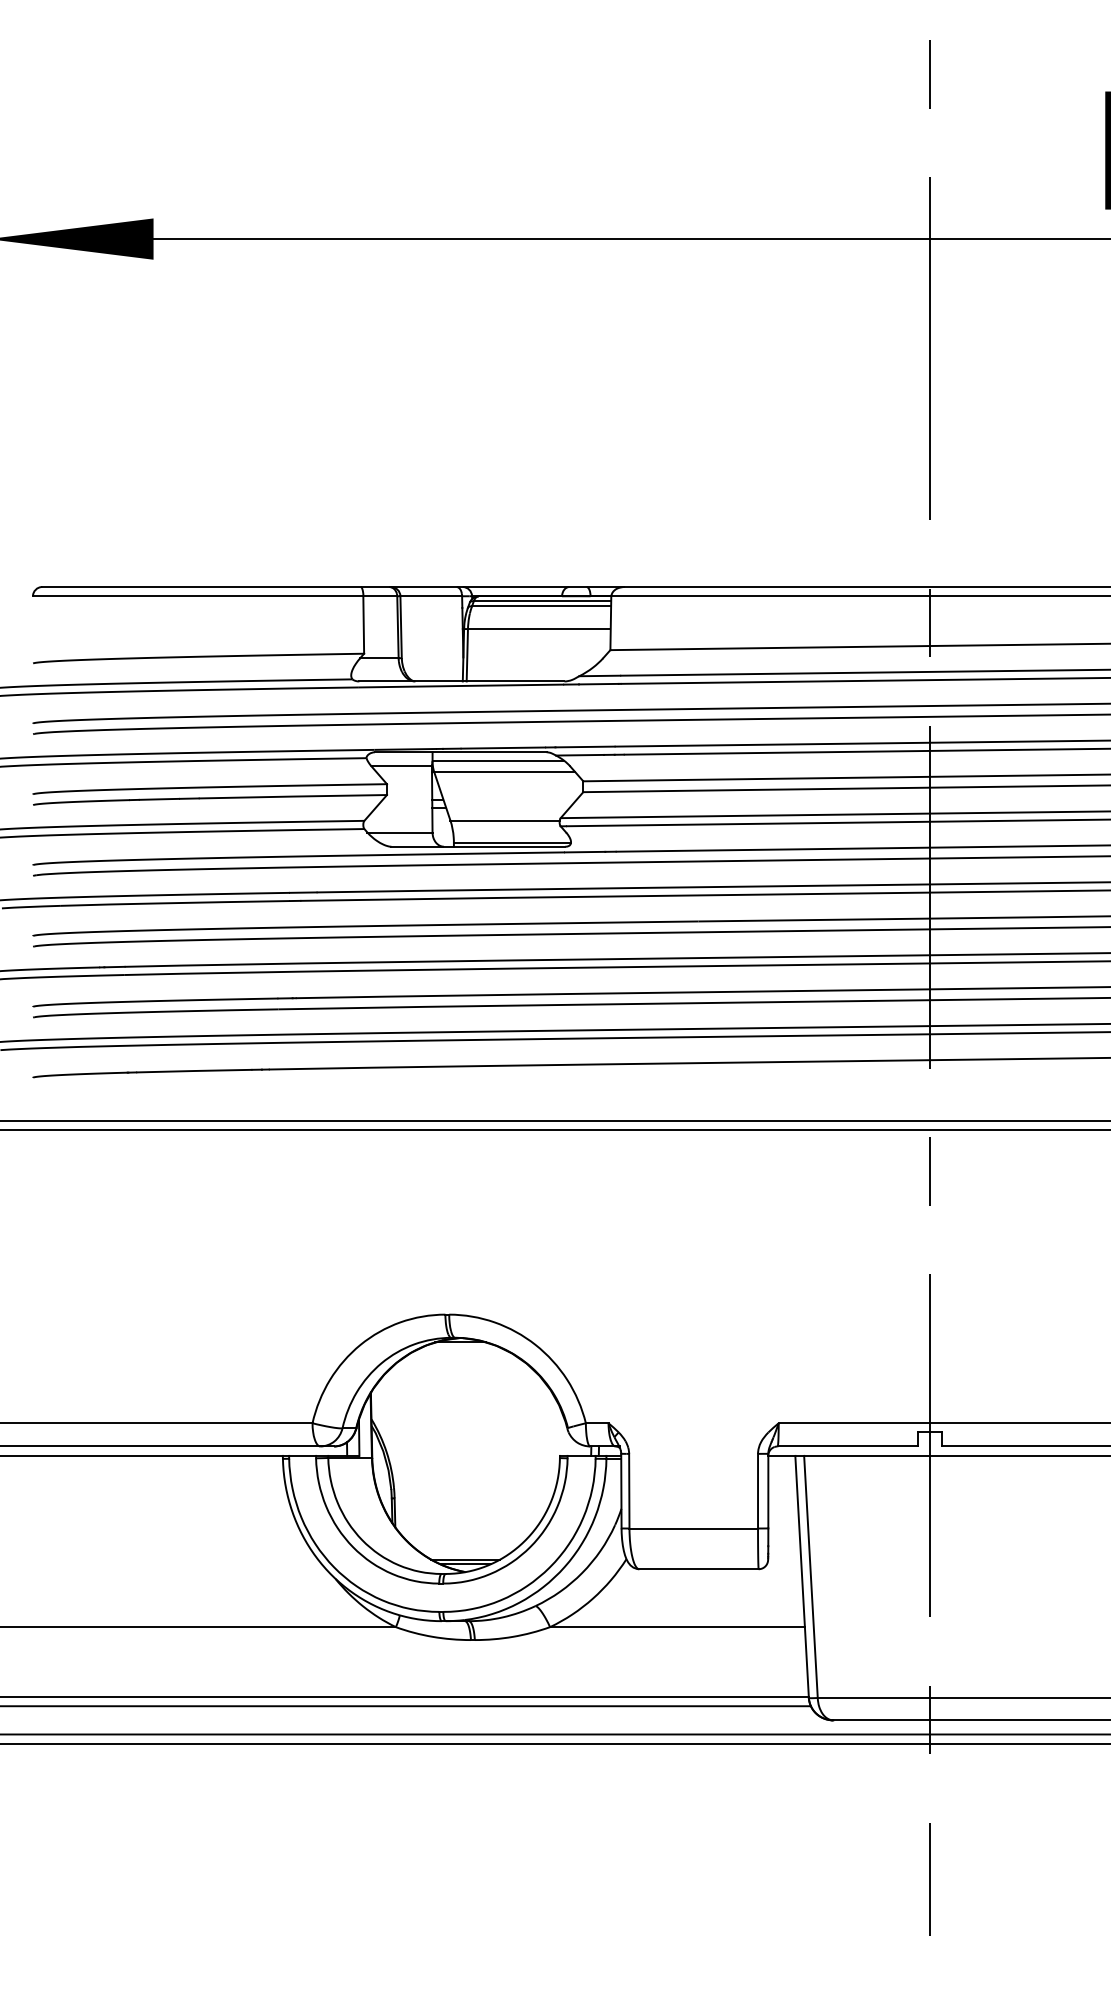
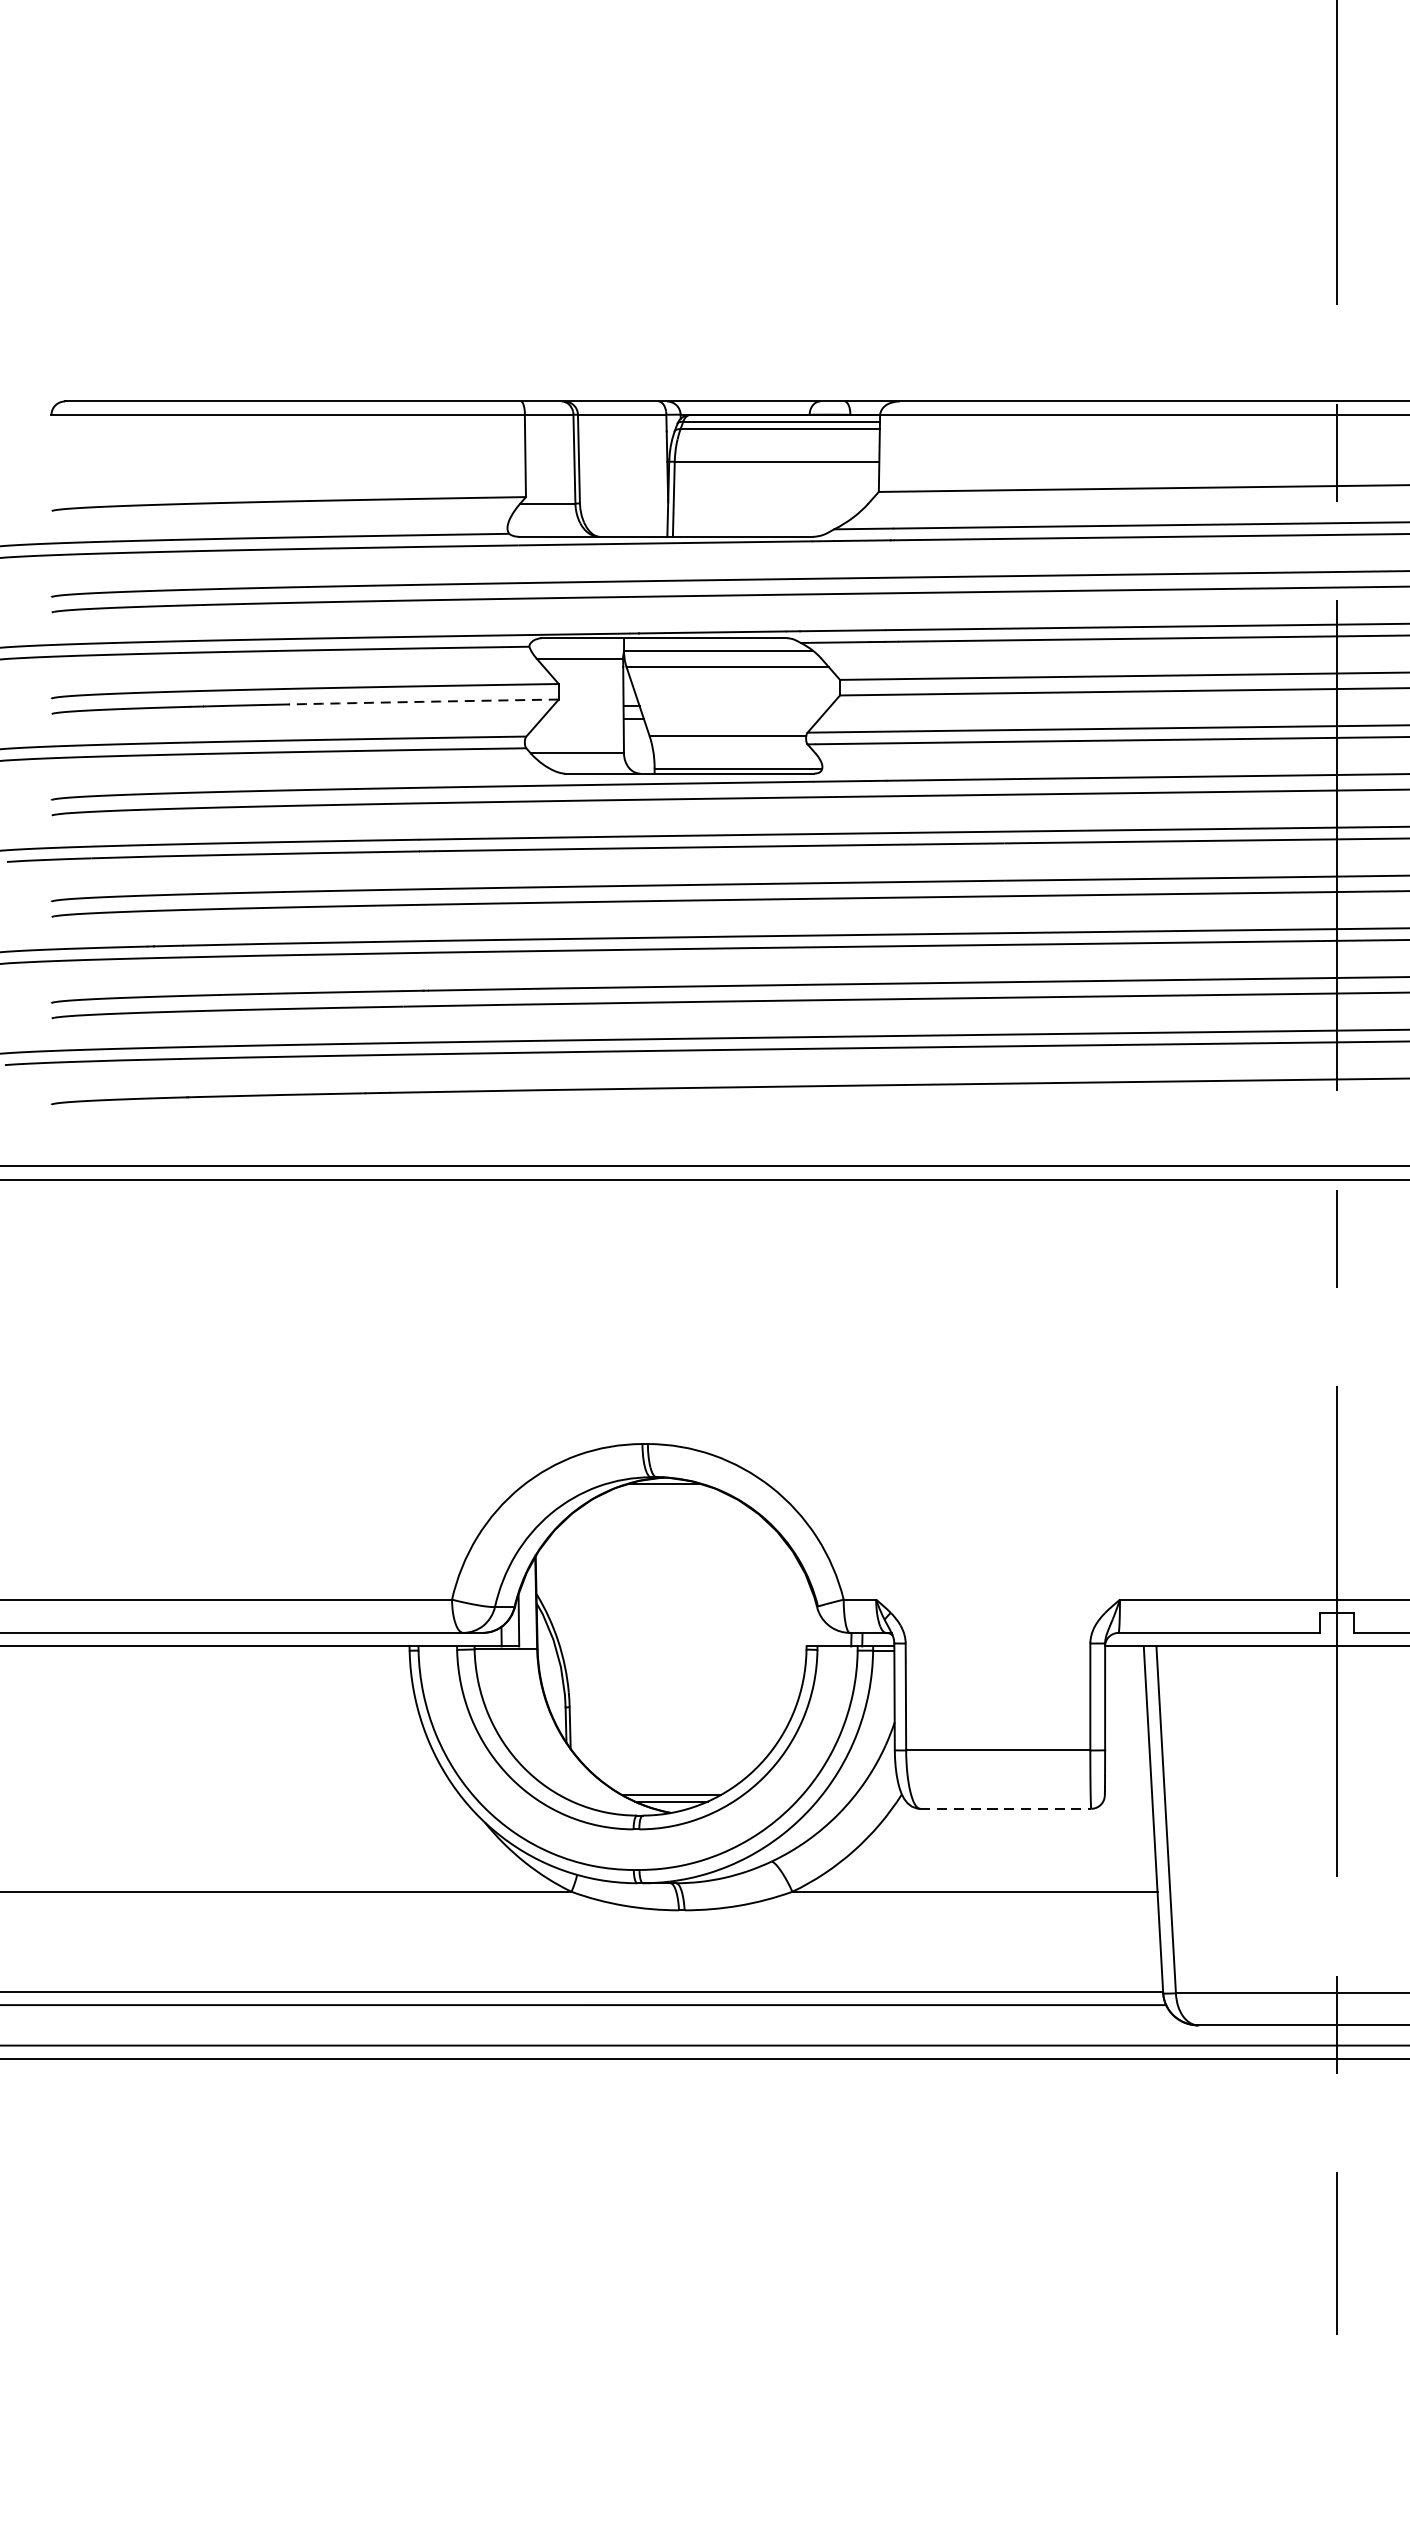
arc: (292, 796) -> (423, 701), solid -> dashed
line: (699, 1569) -> (1006, 1809), solid -> dashed

